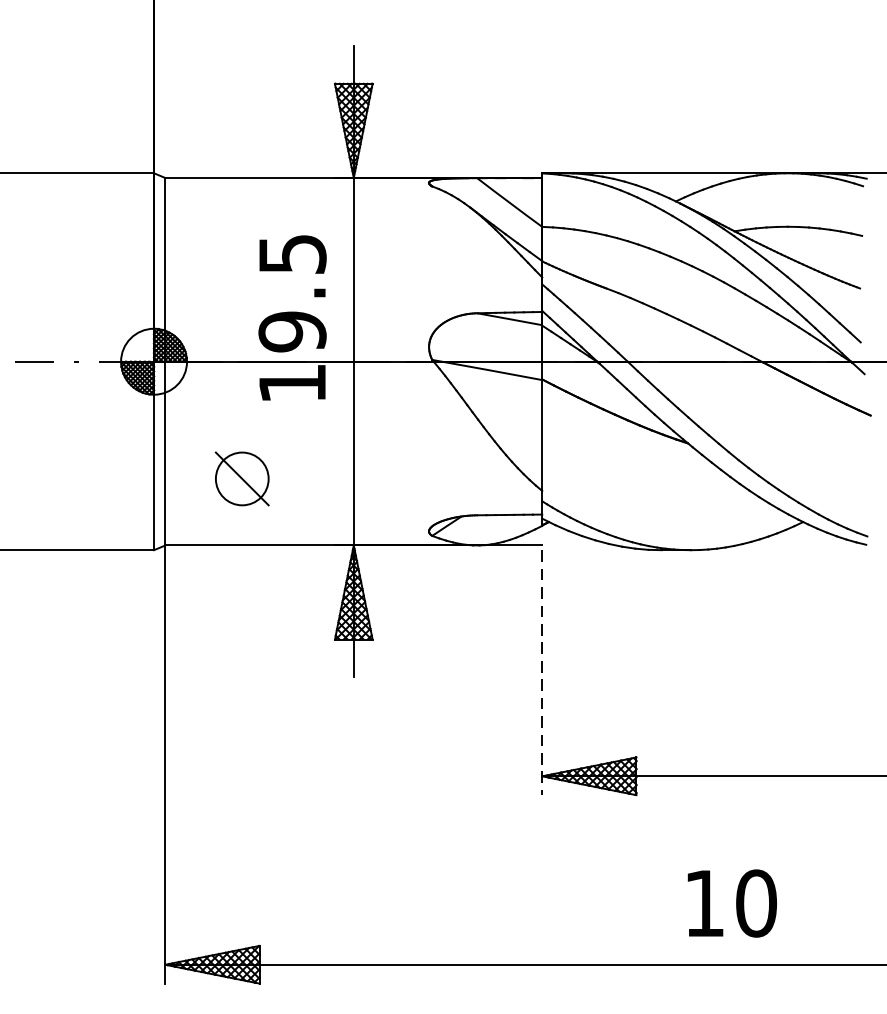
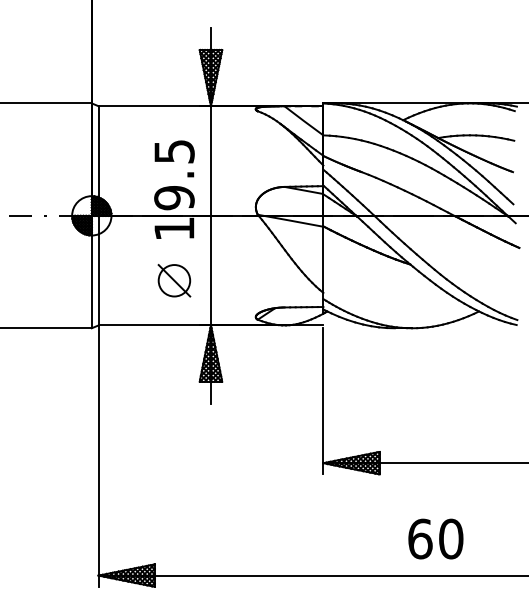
part: (242, 478) -> (174, 280), moved
line: (542, 672) -> (323, 401), dashed -> solid
text: (704, 902) -> (420, 538), 10 -> 60

